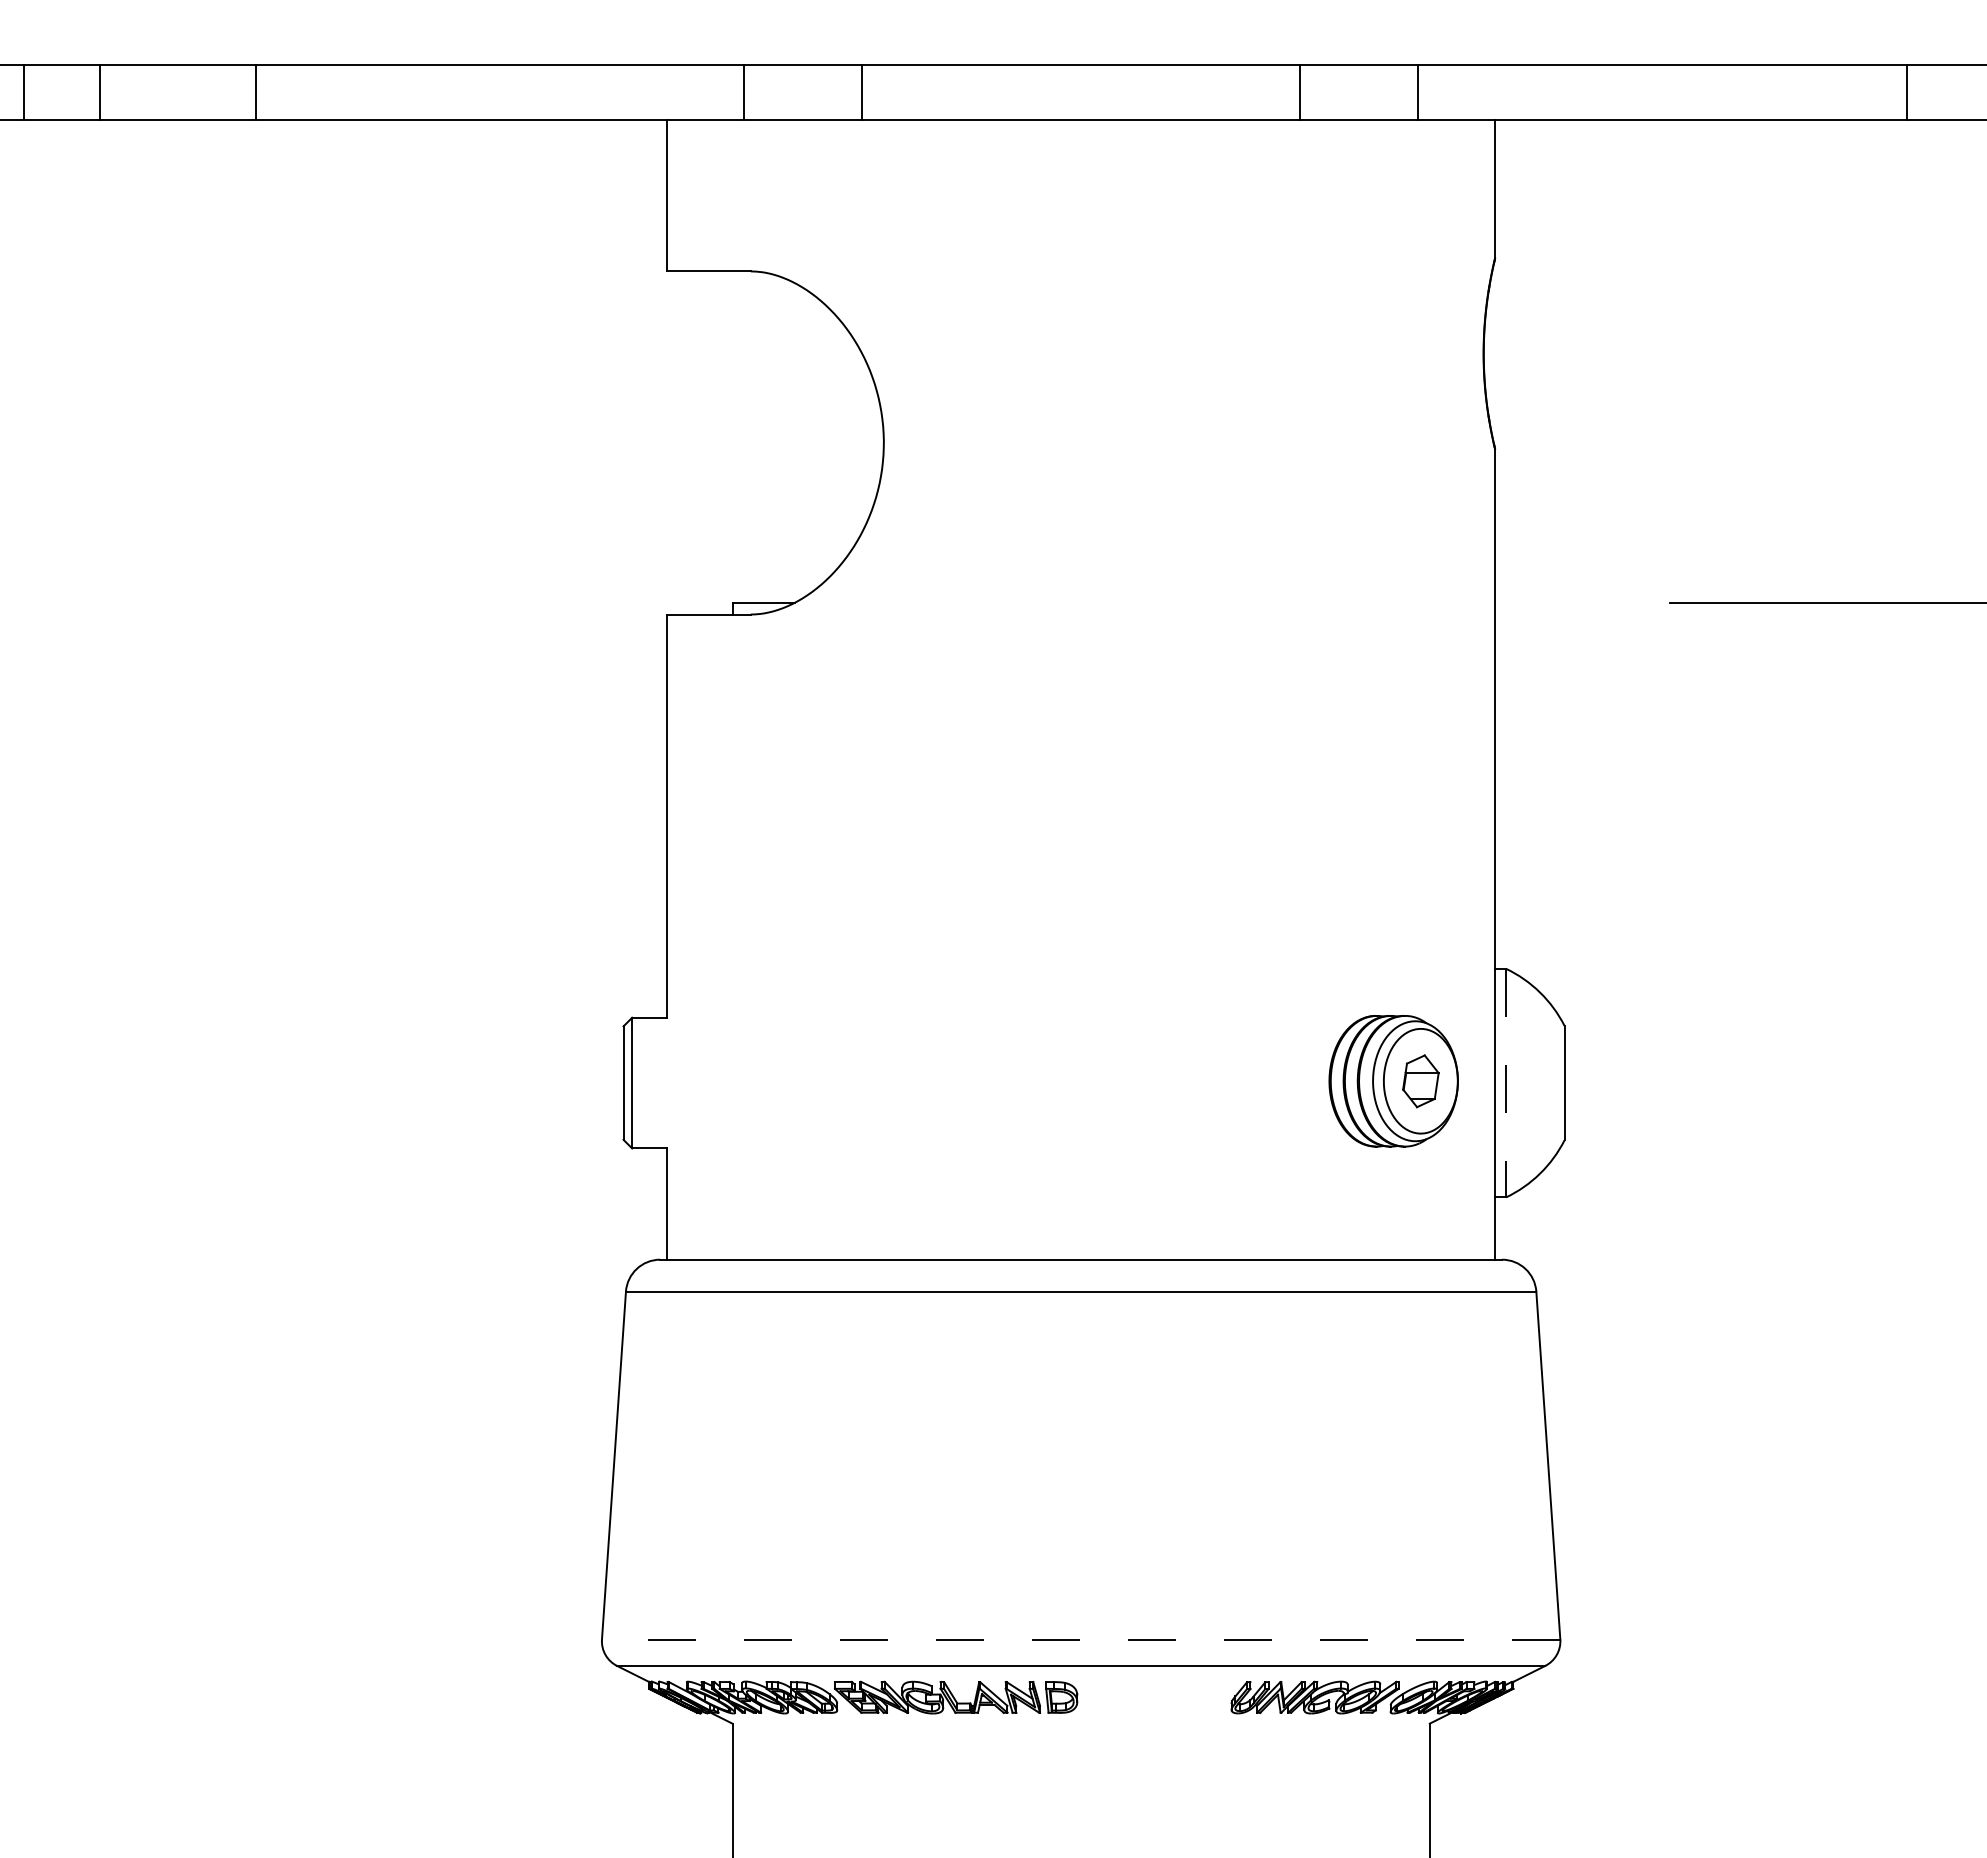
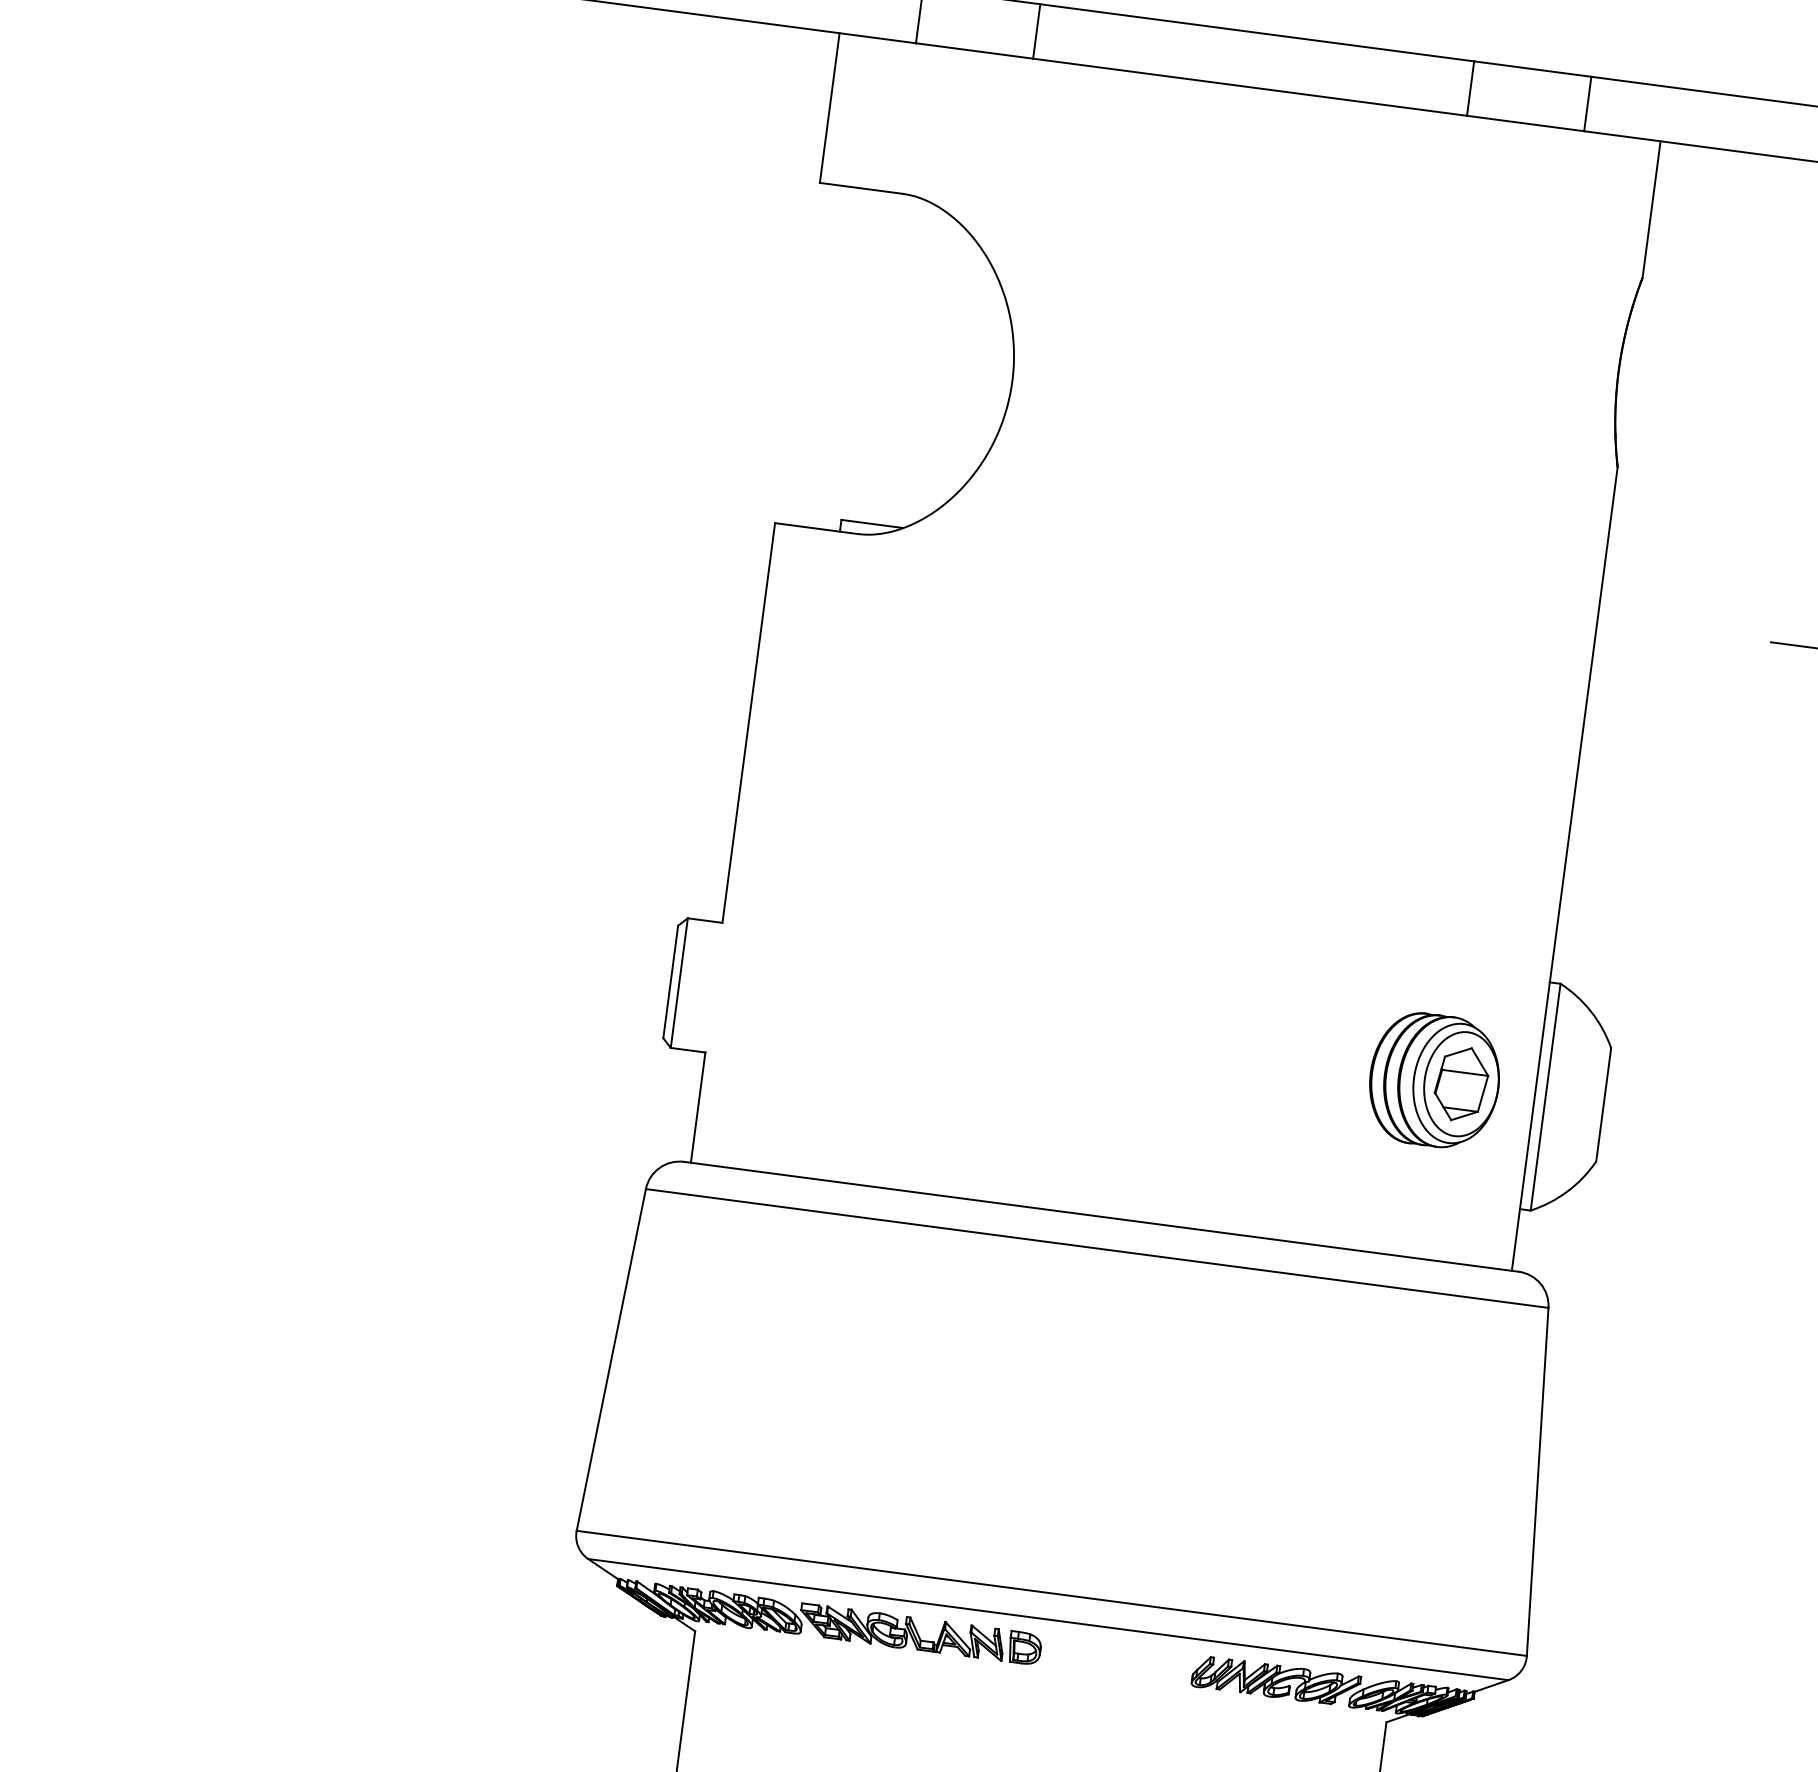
part: (1420, 1081) -> (1461, 1084), size x1.43
line: (1505, 1083) -> (1545, 1097), dashed -> solid
line: (1080, 1639) -> (1051, 1593), dashed -> solid

